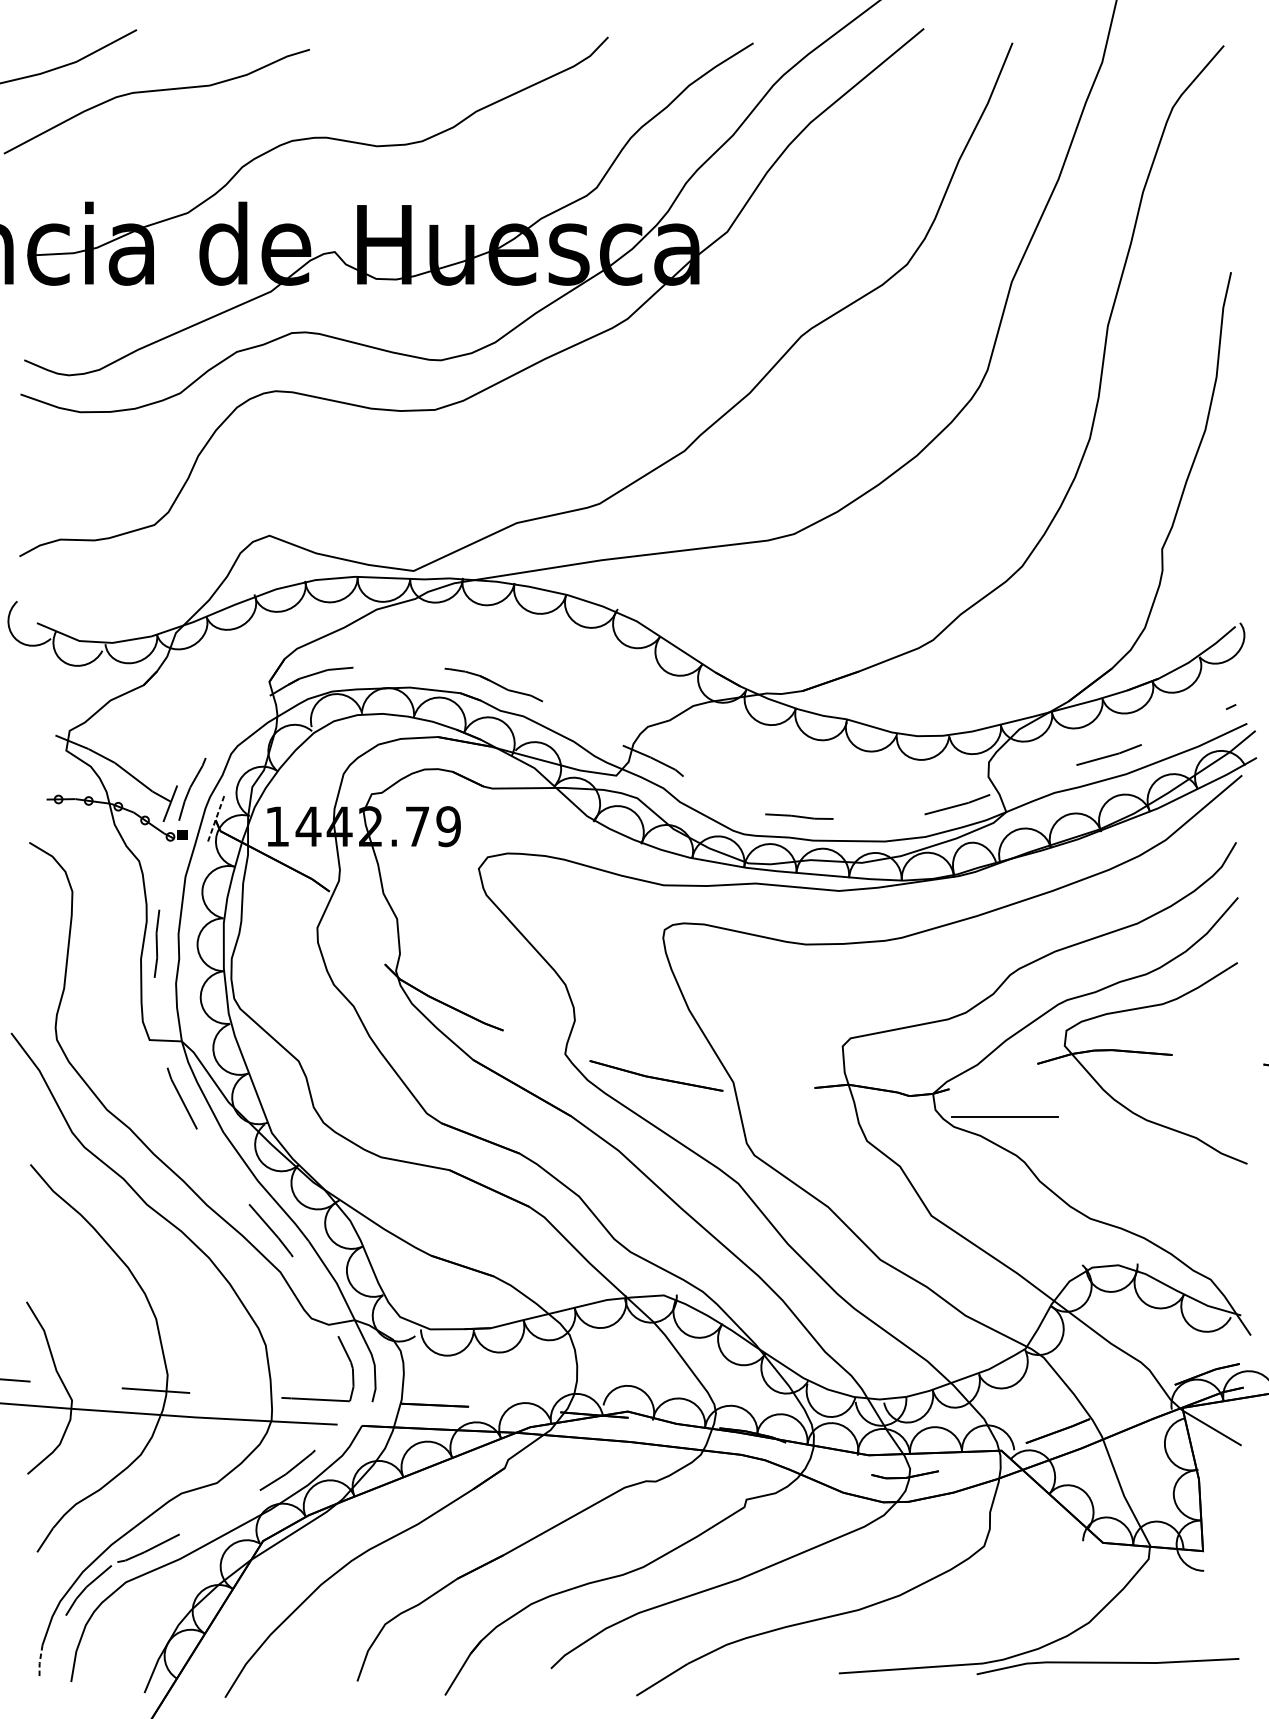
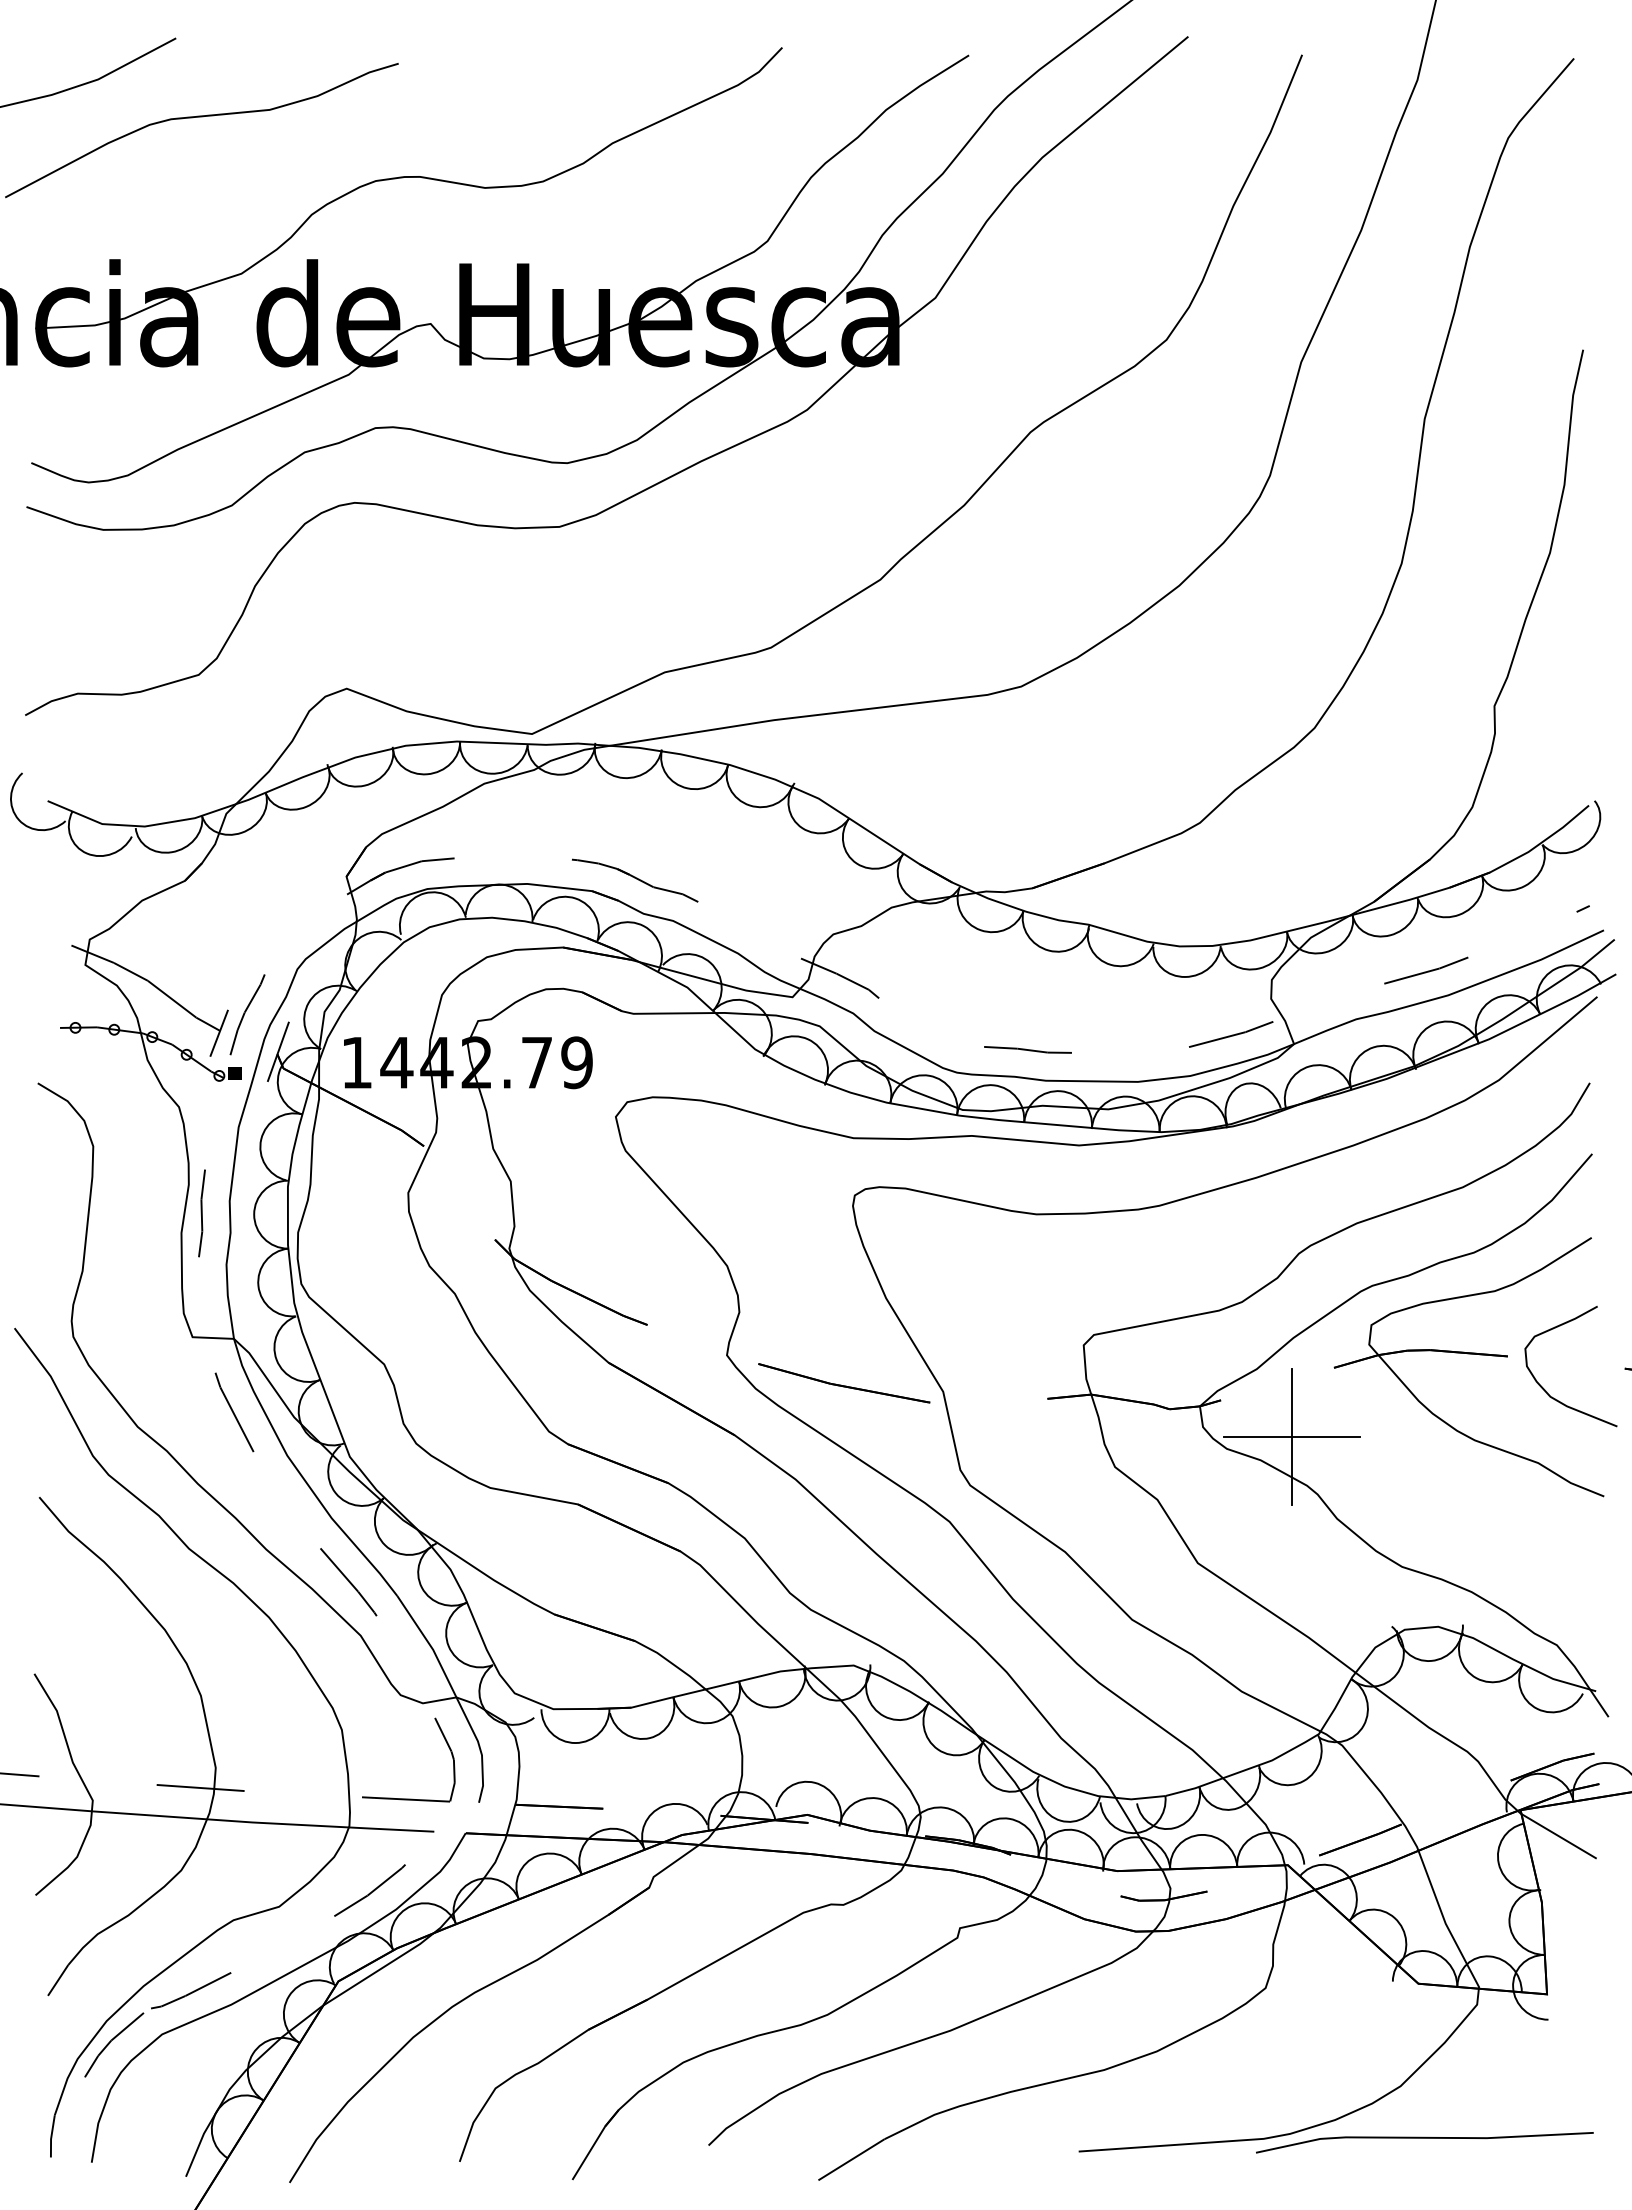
line: (216, 817) -> (278, 1051), dashed -> solid
curve: (1202, 1081) -> (1546, 1390), added
line: (1005, 1117) -> (1292, 1436), added
line: (39, 1662) -> (51, 2137), dashed -> solid

